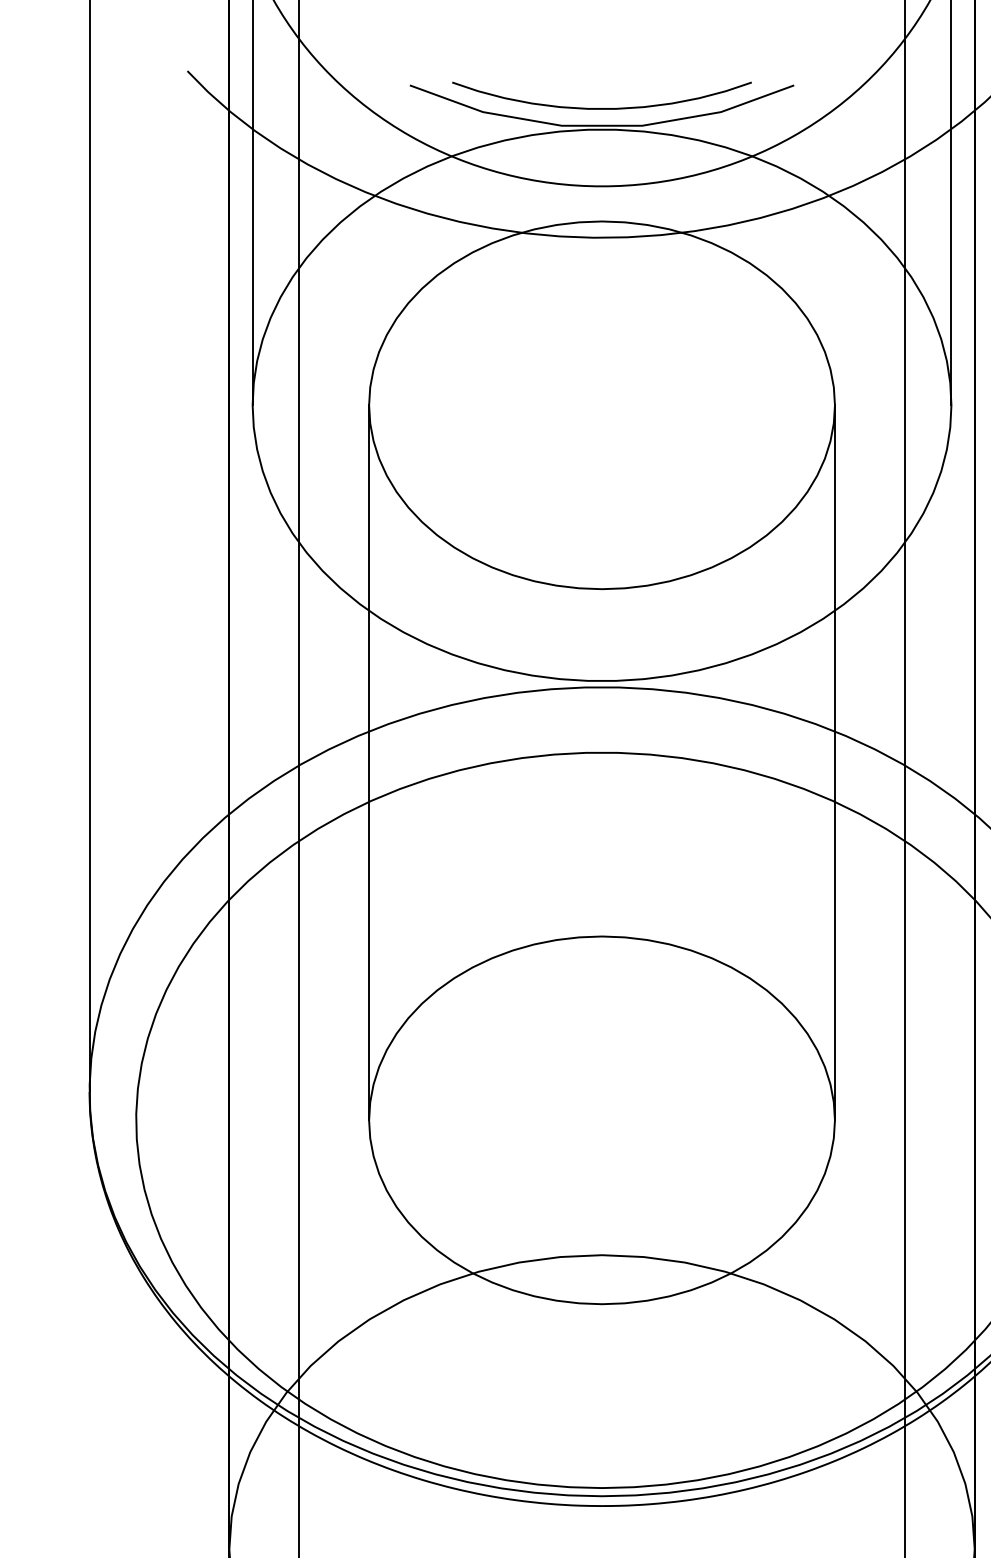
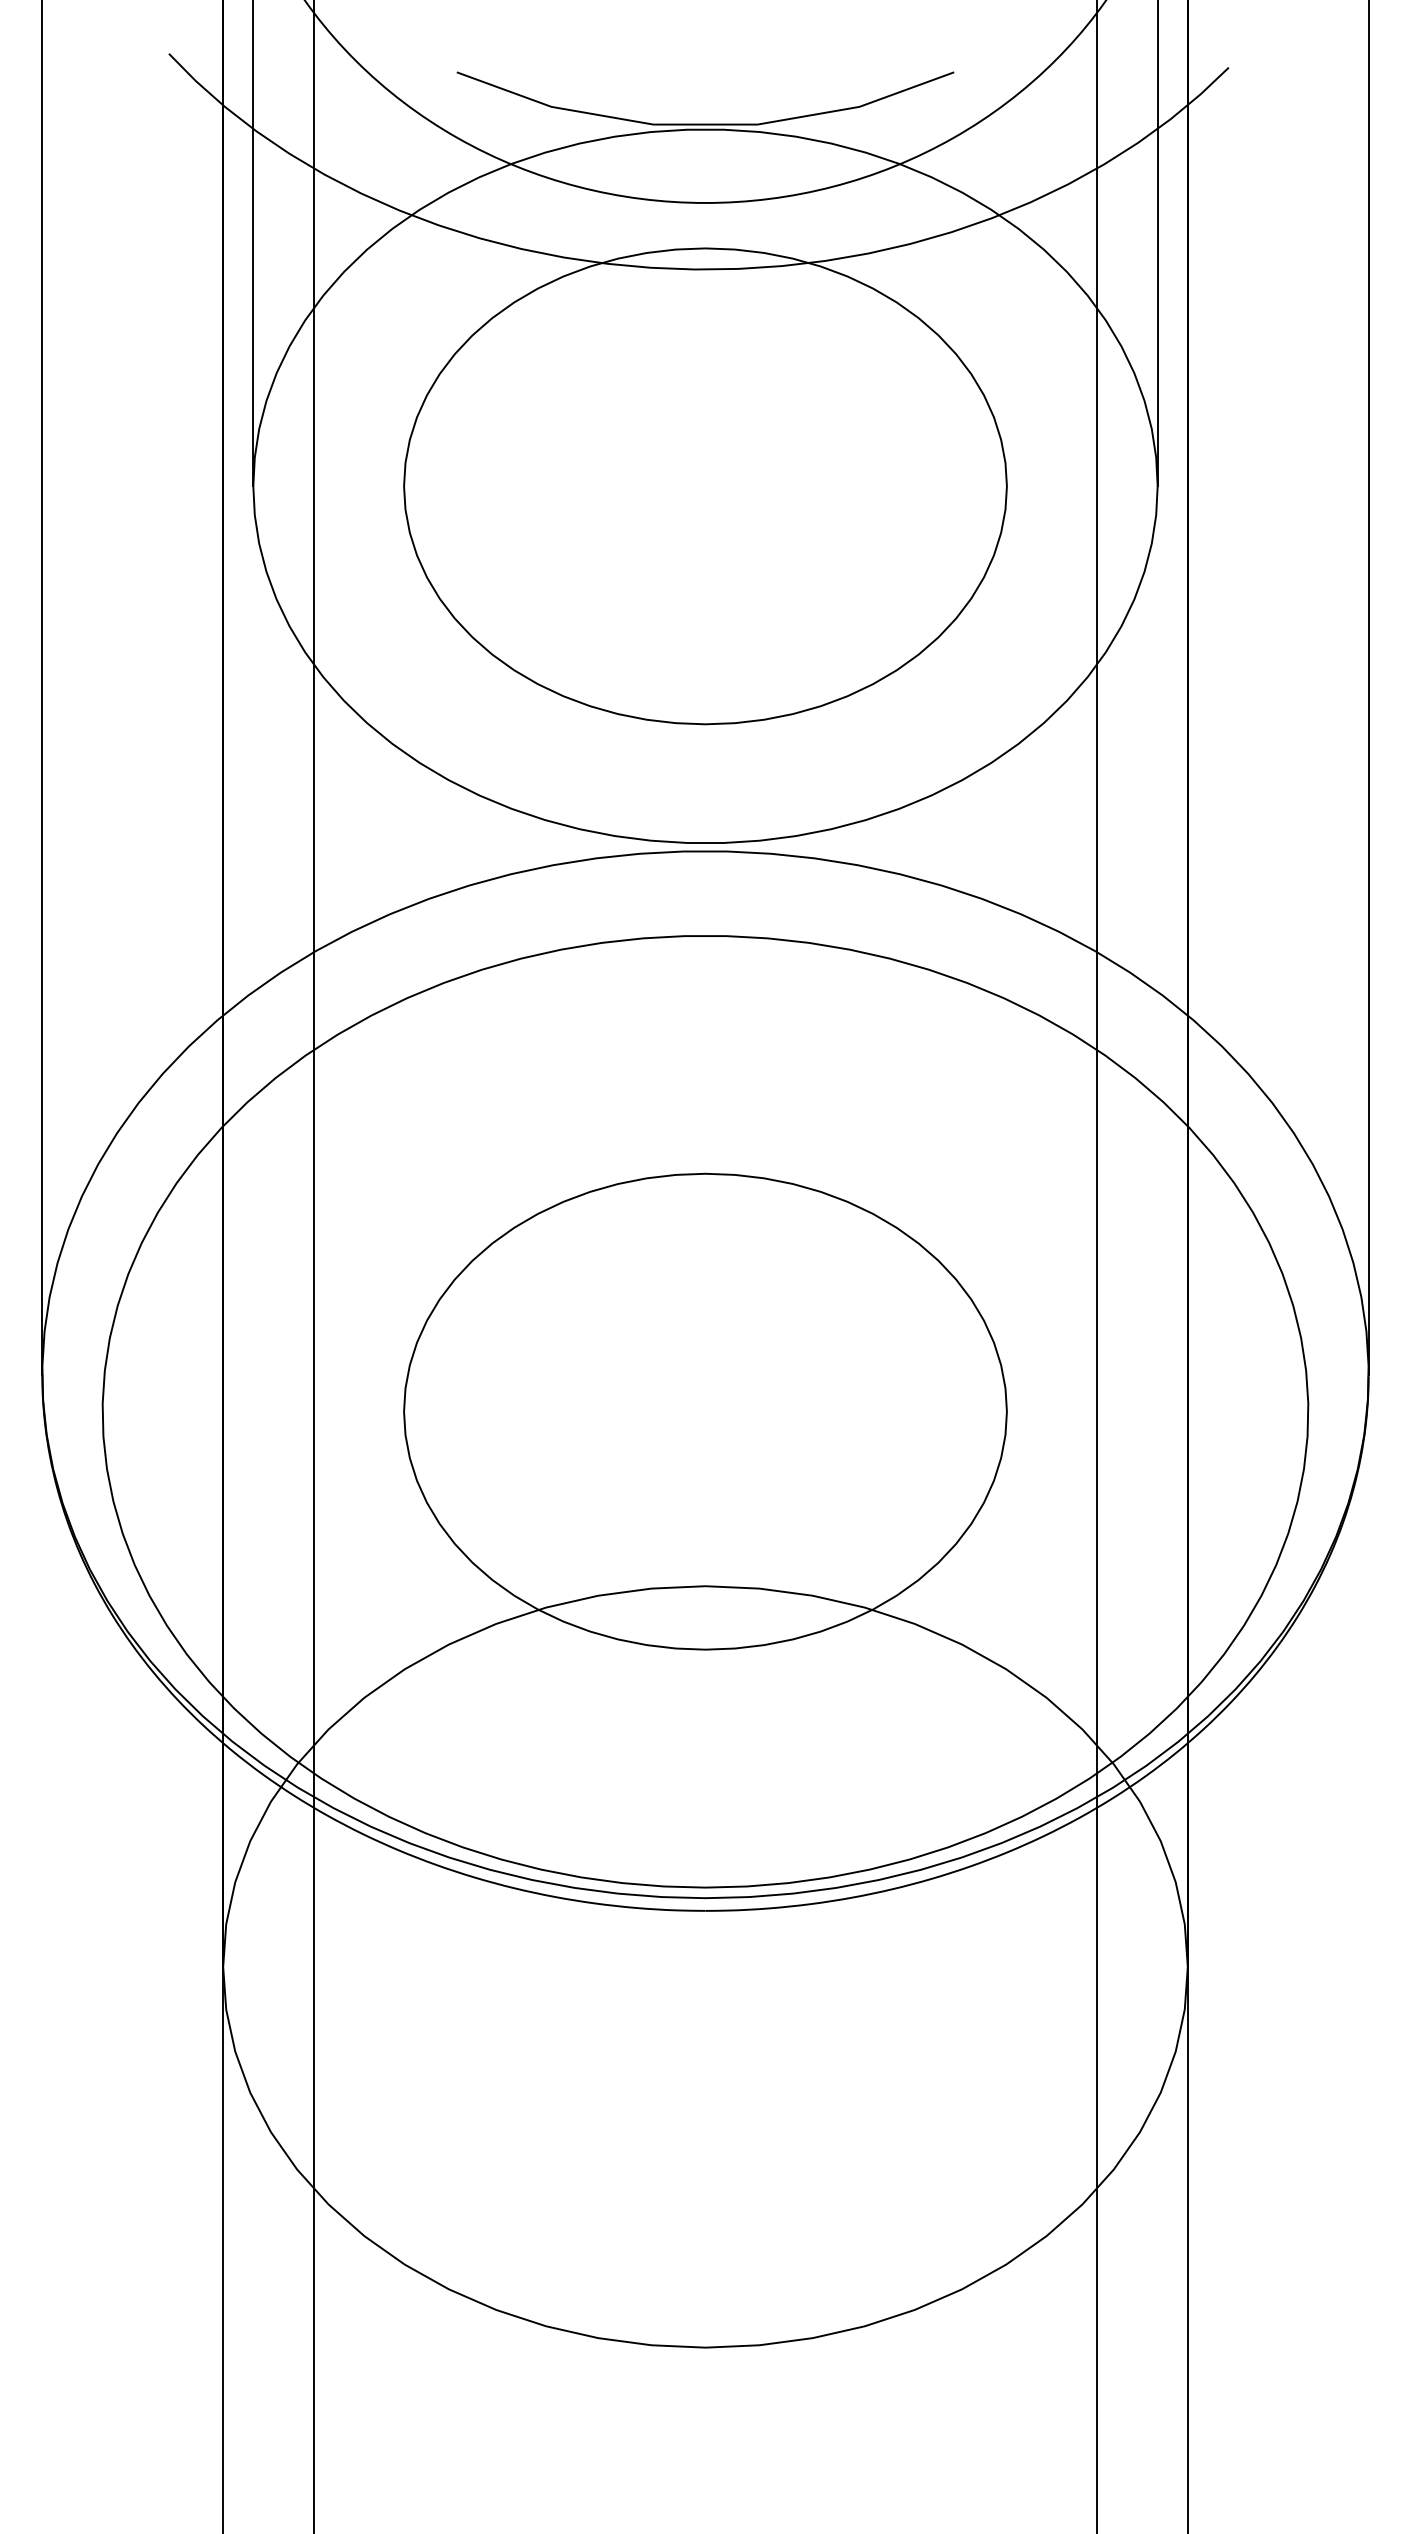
curve: (602, 107) -> (705, 101), removed
line: (369, 762) -> (404, 948), removed
line: (834, 762) -> (1006, 948), removed

